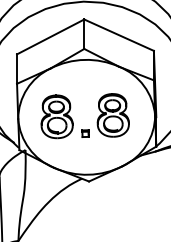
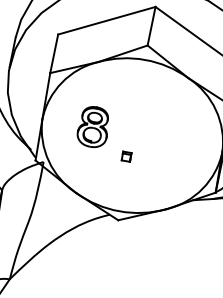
part: (112, 115) -> (166, 140), removed
part: (56, 116) -> (93, 126), size x0.7

